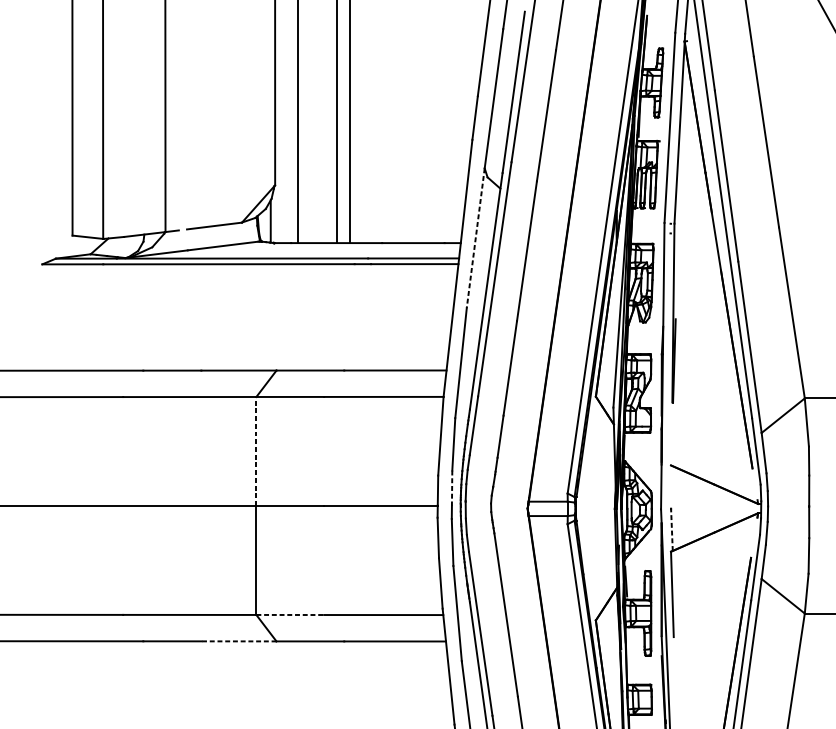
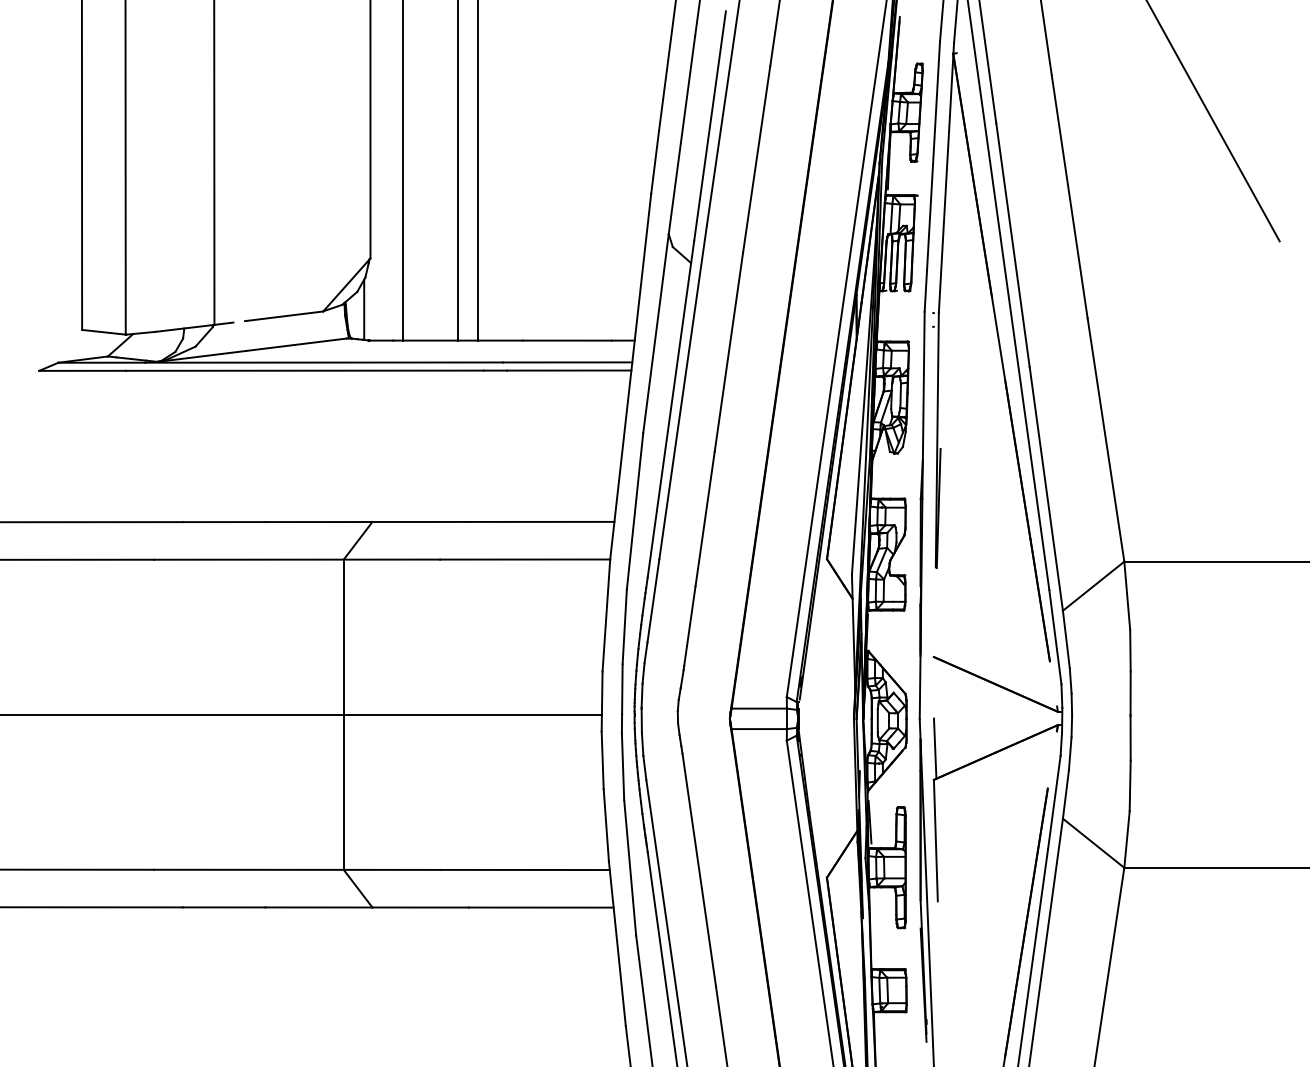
line: (475, 238) -> (655, 334), dashed -> solid
line: (256, 451) -> (343, 637), dashed -> solid
line: (452, 488) -> (622, 689), dashed -> solid
line: (672, 530) -> (935, 749), dashed -> solid
line: (290, 614) -> (392, 869), dashed -> solid
line: (238, 641) -> (318, 907), dashed -> solid

